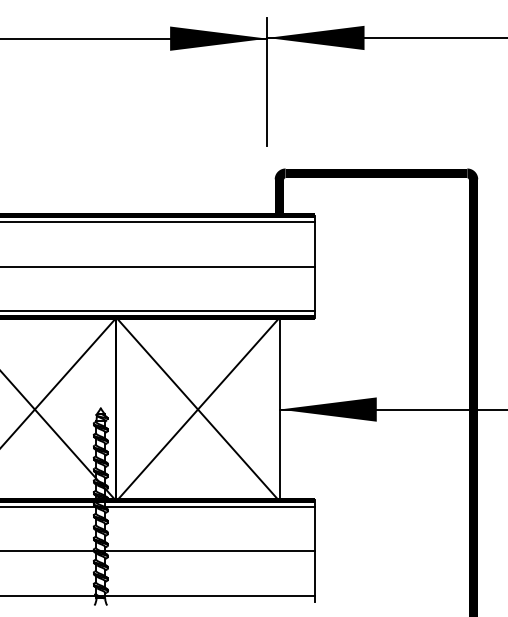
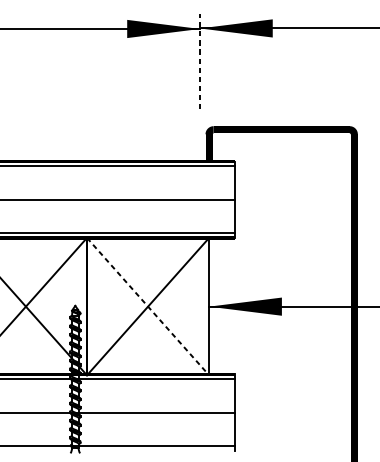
line: (267, 82) -> (200, 61), solid -> dashed
line: (198, 409) -> (148, 306), solid -> dashed

